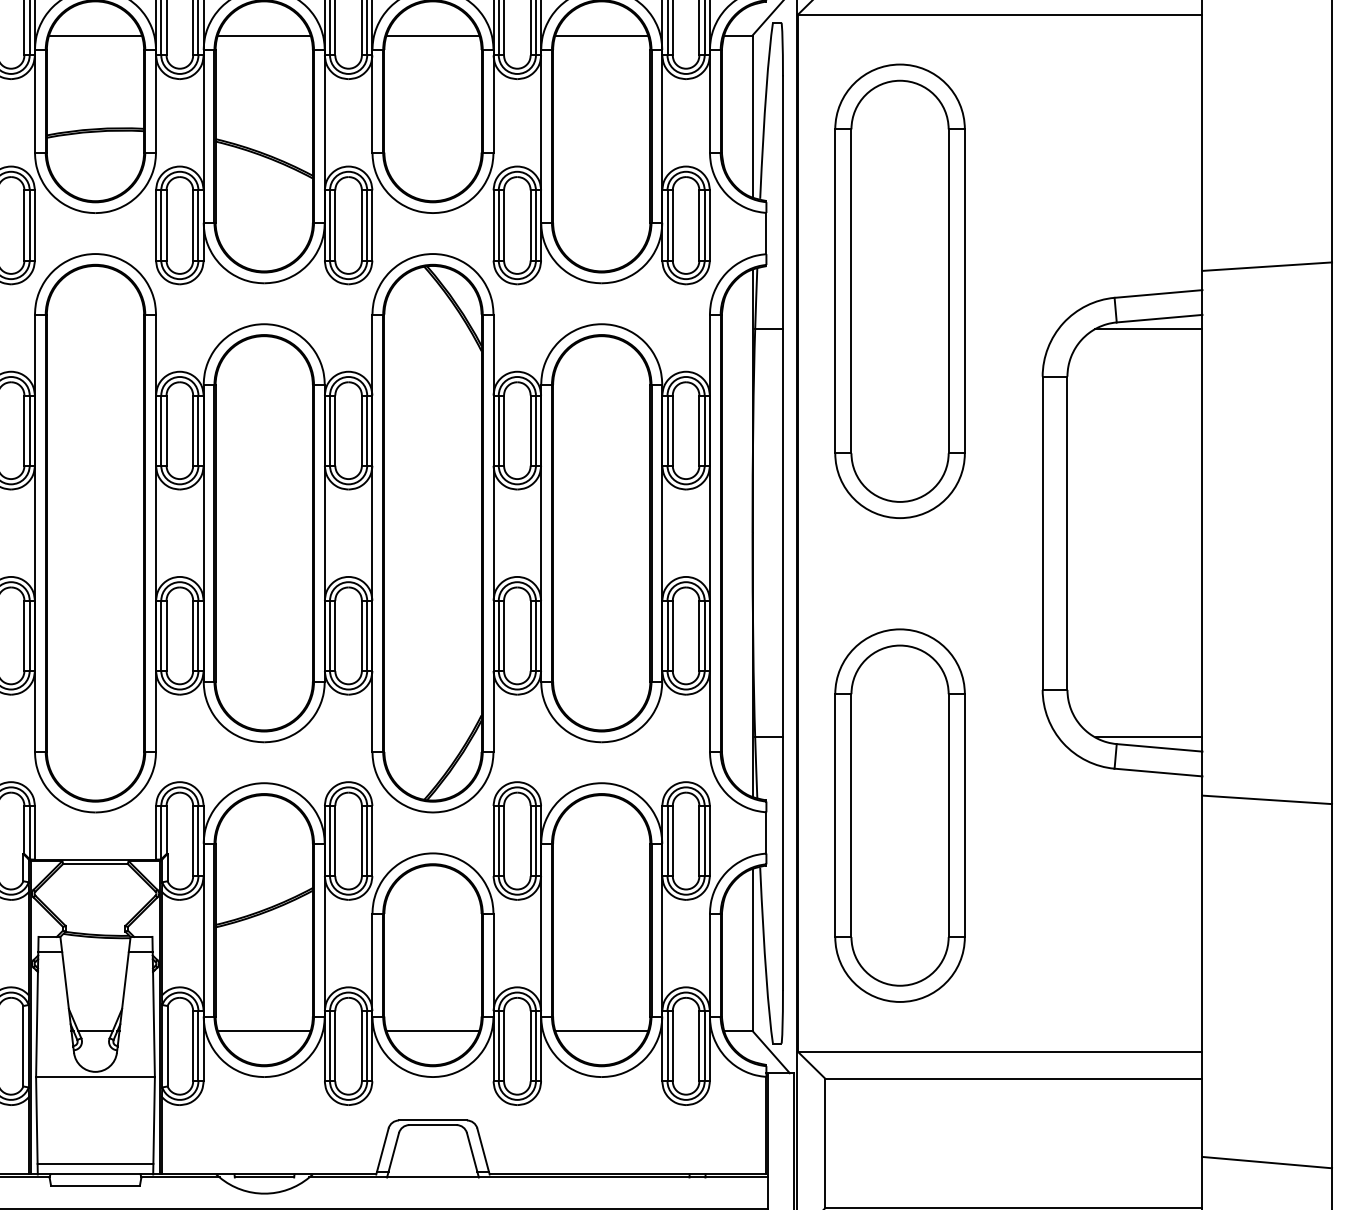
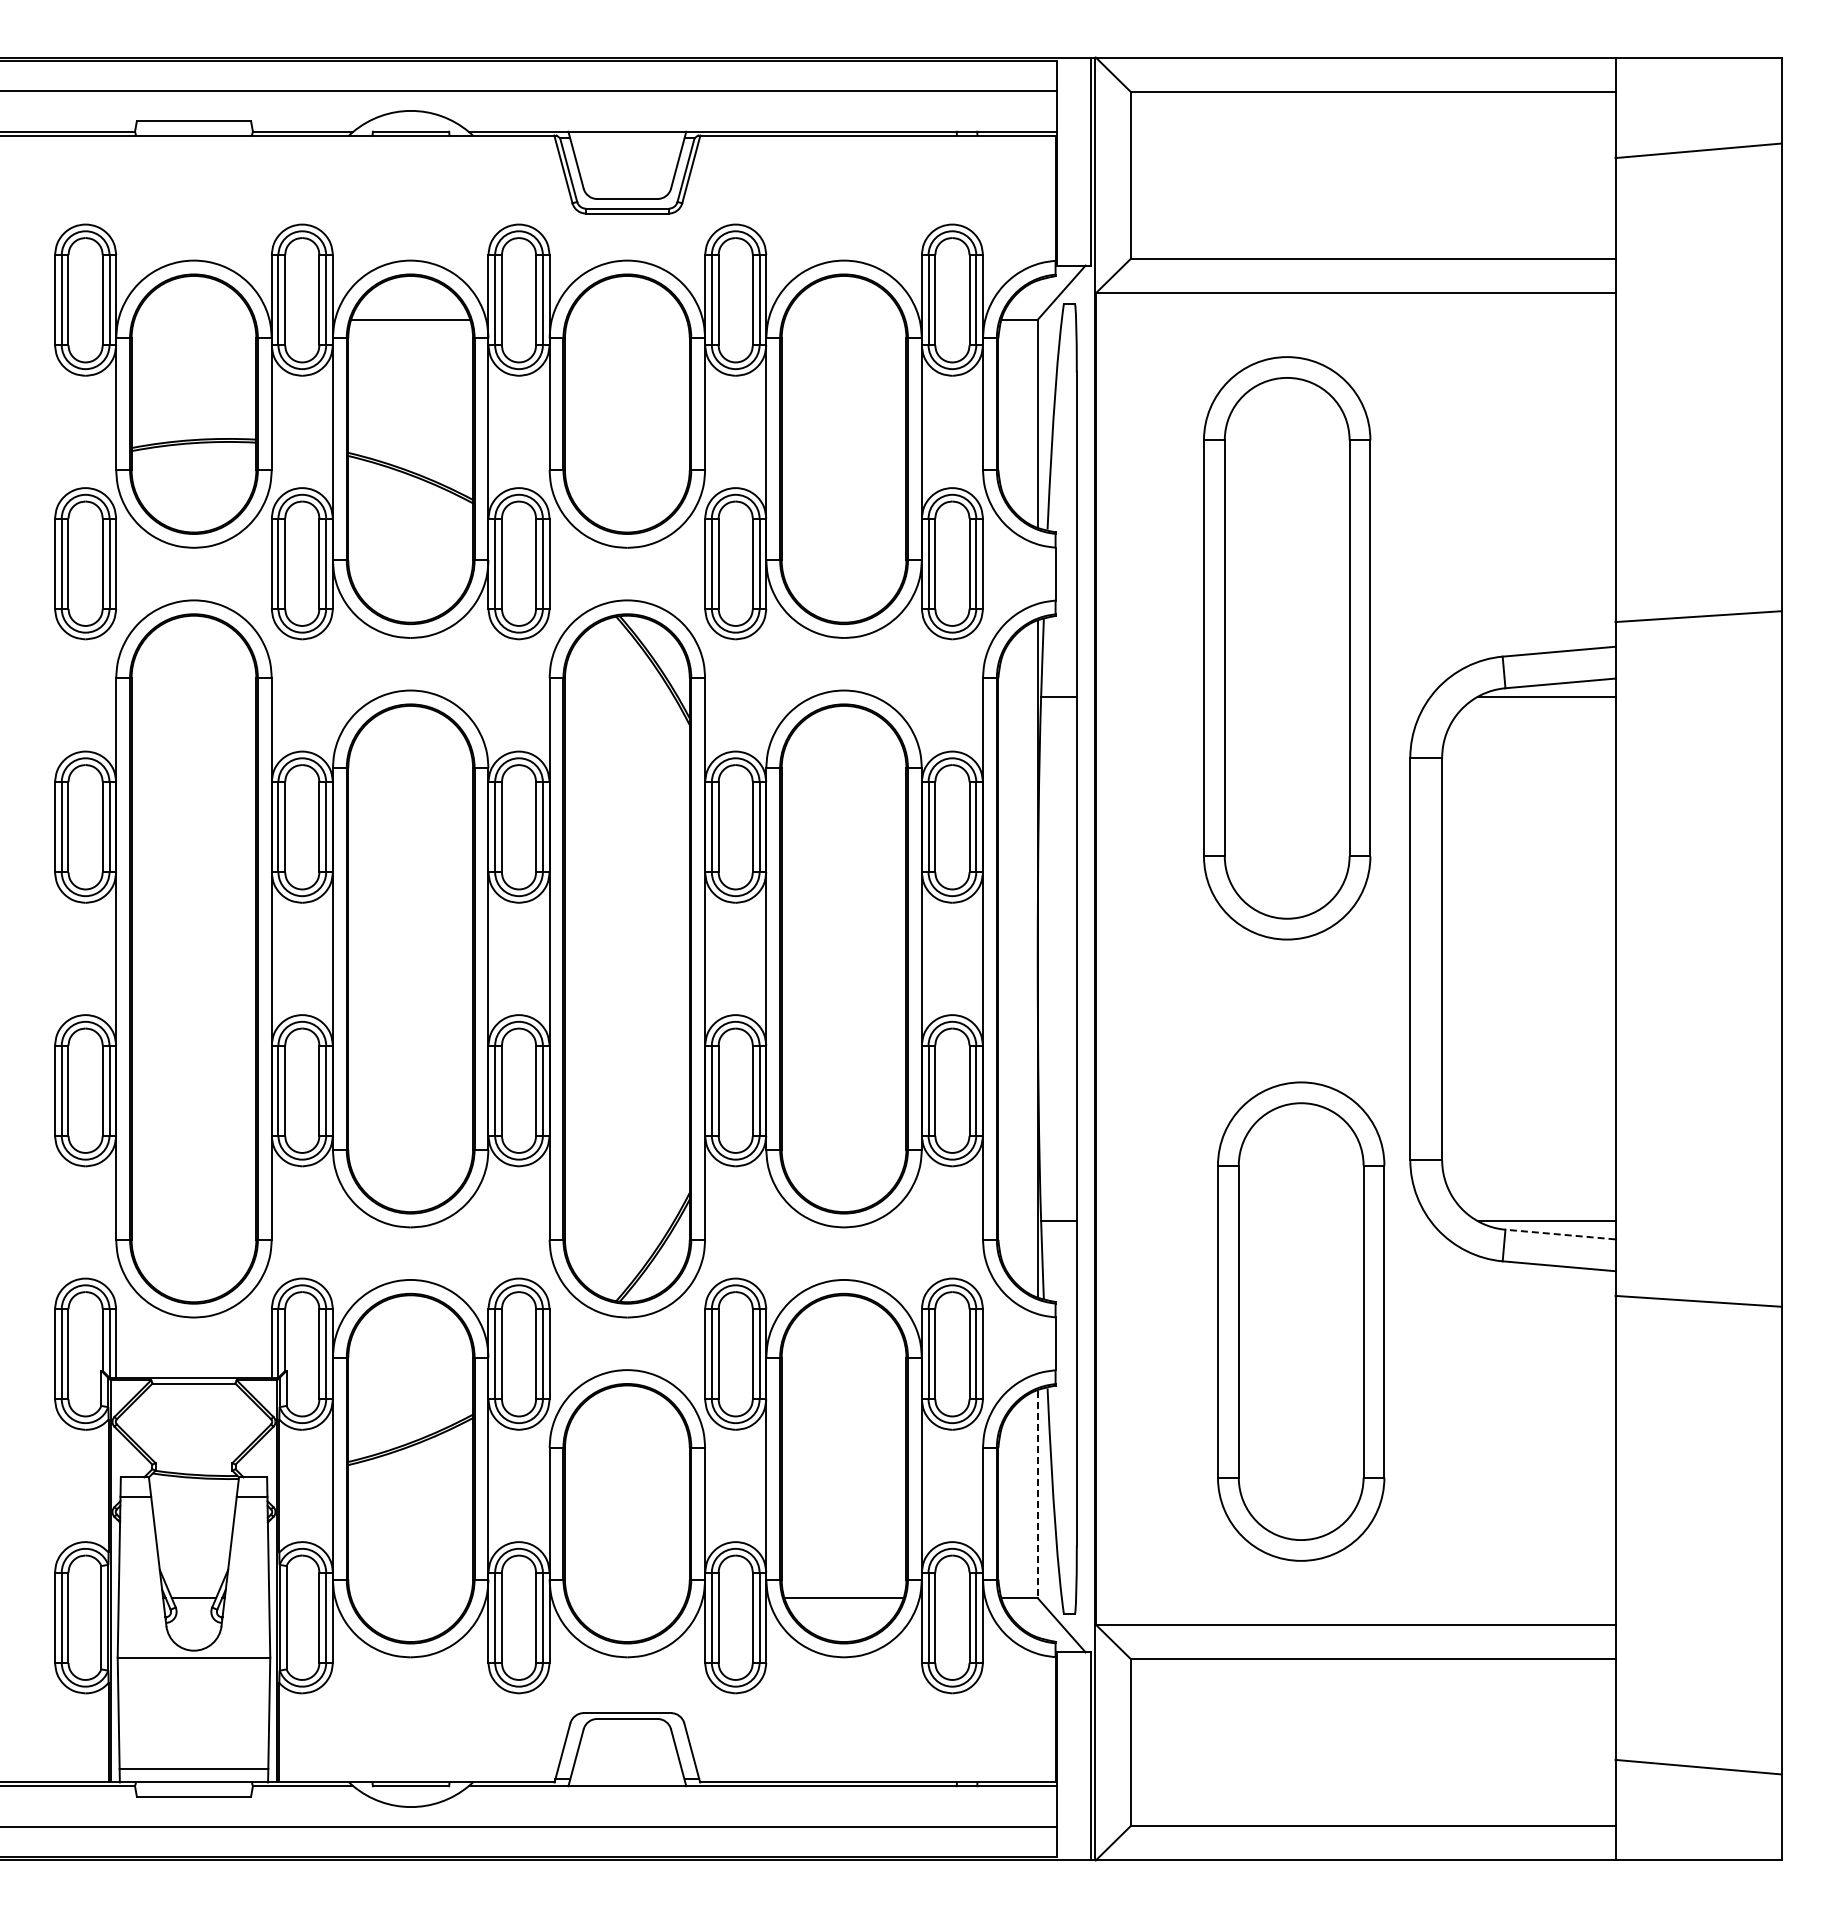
line: (95, 35) -> (193, 319), removed
line: (432, 35) -> (626, 319), removed
line: (601, 35) -> (843, 319), removed
part: (900, 291) -> (1287, 648), moved
line: (1158, 747) -> (1559, 1234), solid -> dashed
part: (900, 815) -> (1301, 1321), moved
line: (752, 950) -> (1037, 1494), solid -> dashed
line: (264, 1031) -> (410, 1598), removed
line: (432, 1031) -> (626, 1598), removed

